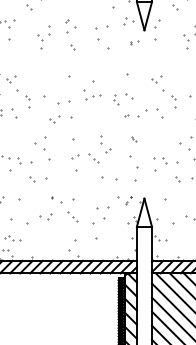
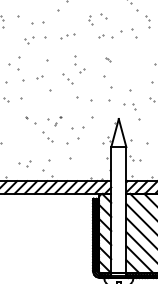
part: (93, 97) -> (67, 36), moved
part: (75, 156) -> (39, 76), moved
part: (160, 160) -> (129, 106), moved
part: (128, 200) -> (57, 120), moved
part: (45, 216) -> (24, 163), moved

